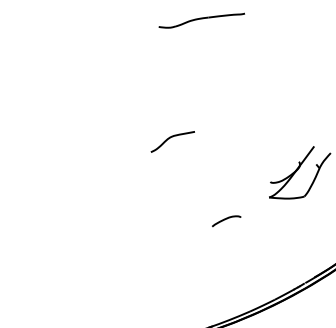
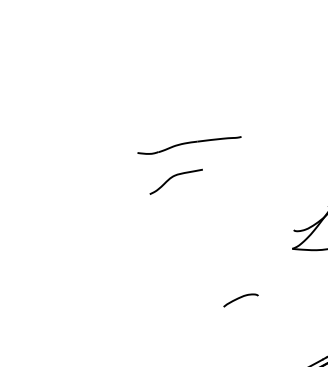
part: (201, 20) -> (189, 145), moved
curve: (225, 220) -> (239, 299), moved

